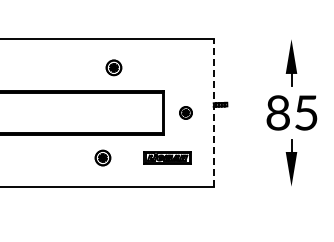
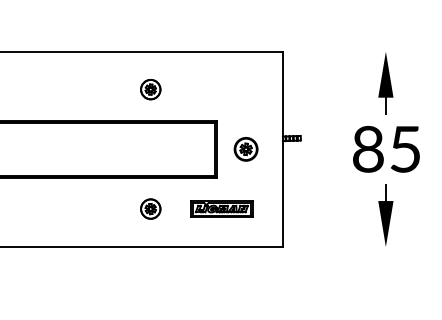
part: (185, 112) -> (245, 148), size x1.43
line: (213, 112) -> (282, 148), dashed -> solid
part: (102, 157) -> (150, 208), moved

